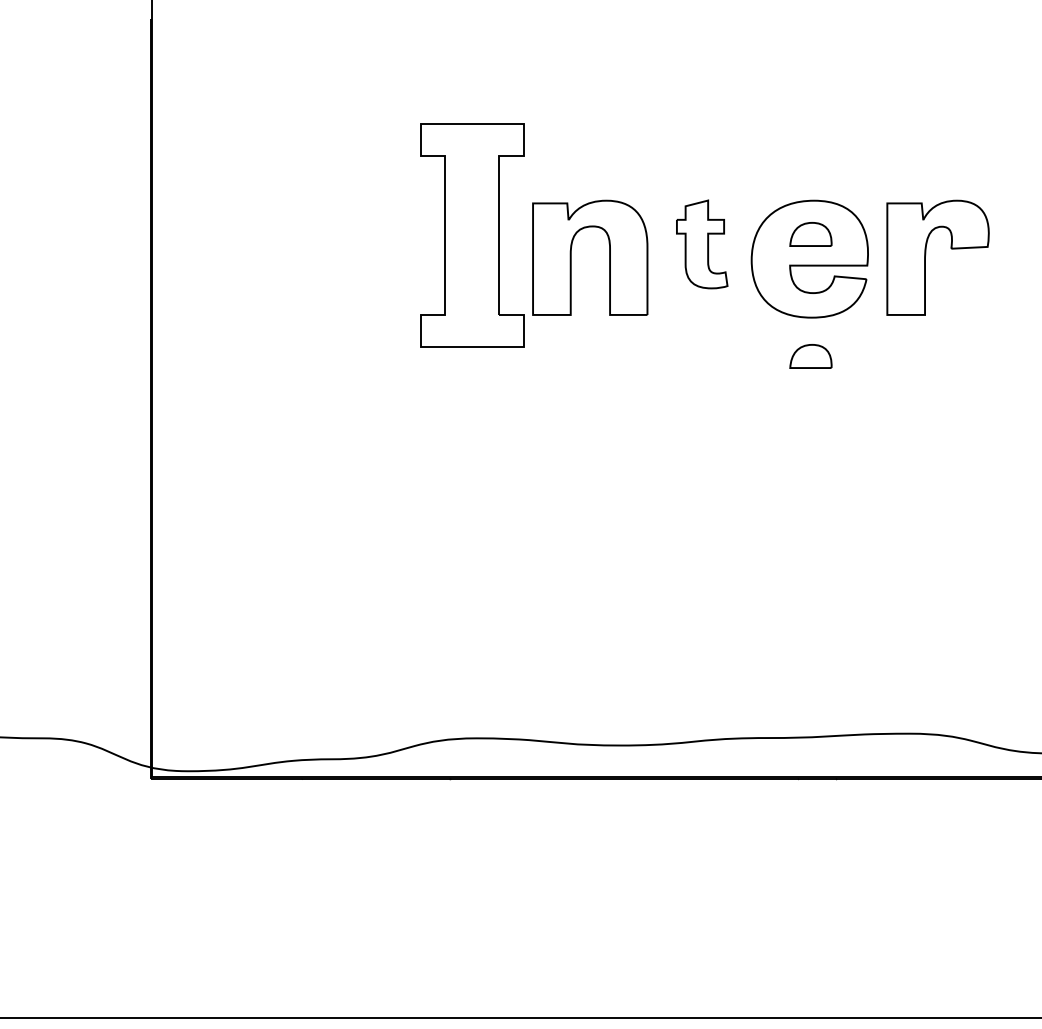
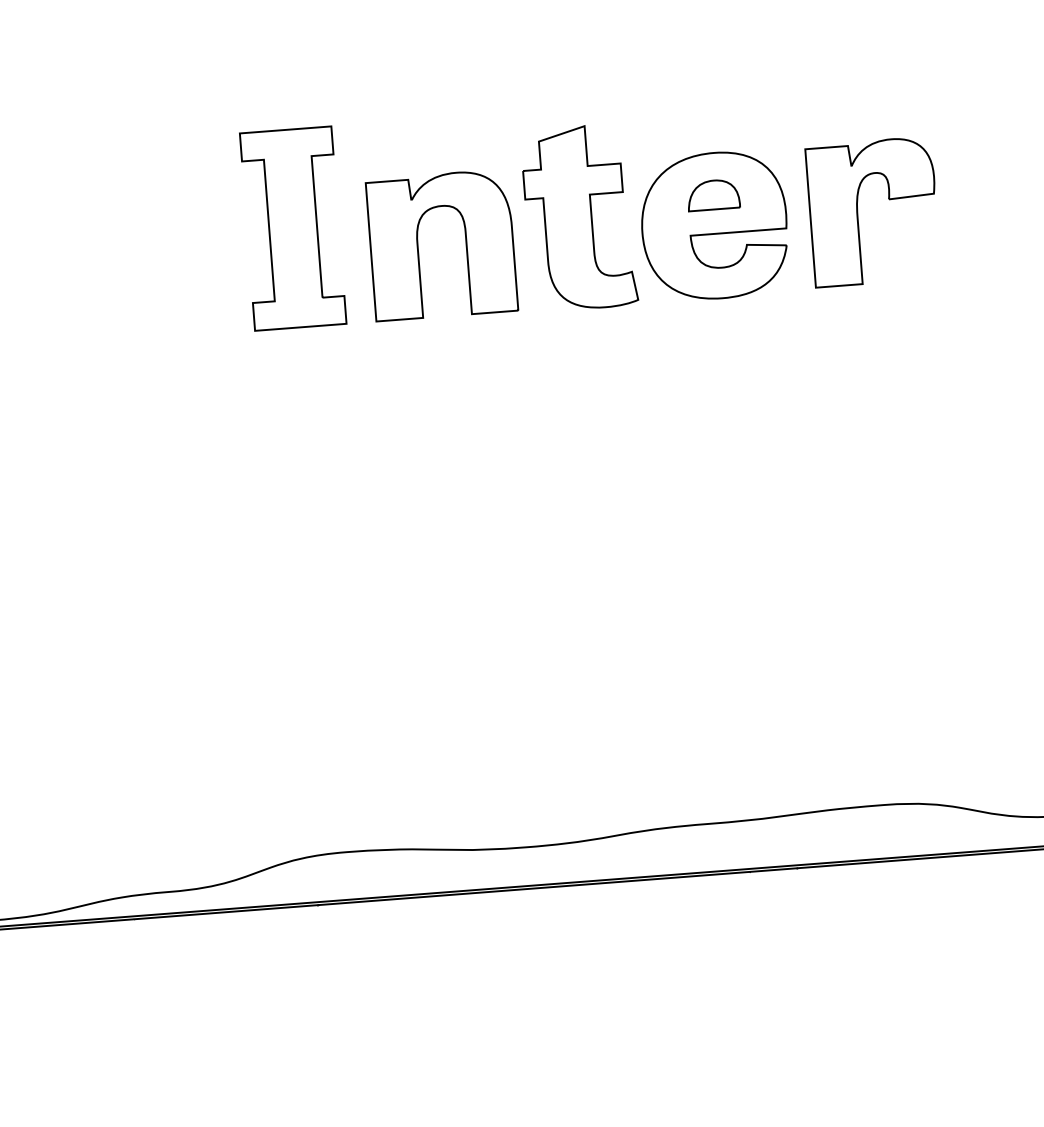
part: (471, 235) -> (292, 228), size x0.71
part: (702, 244) -> (579, 217), size x1.67
part: (810, 356) -> (724, 346), removed

